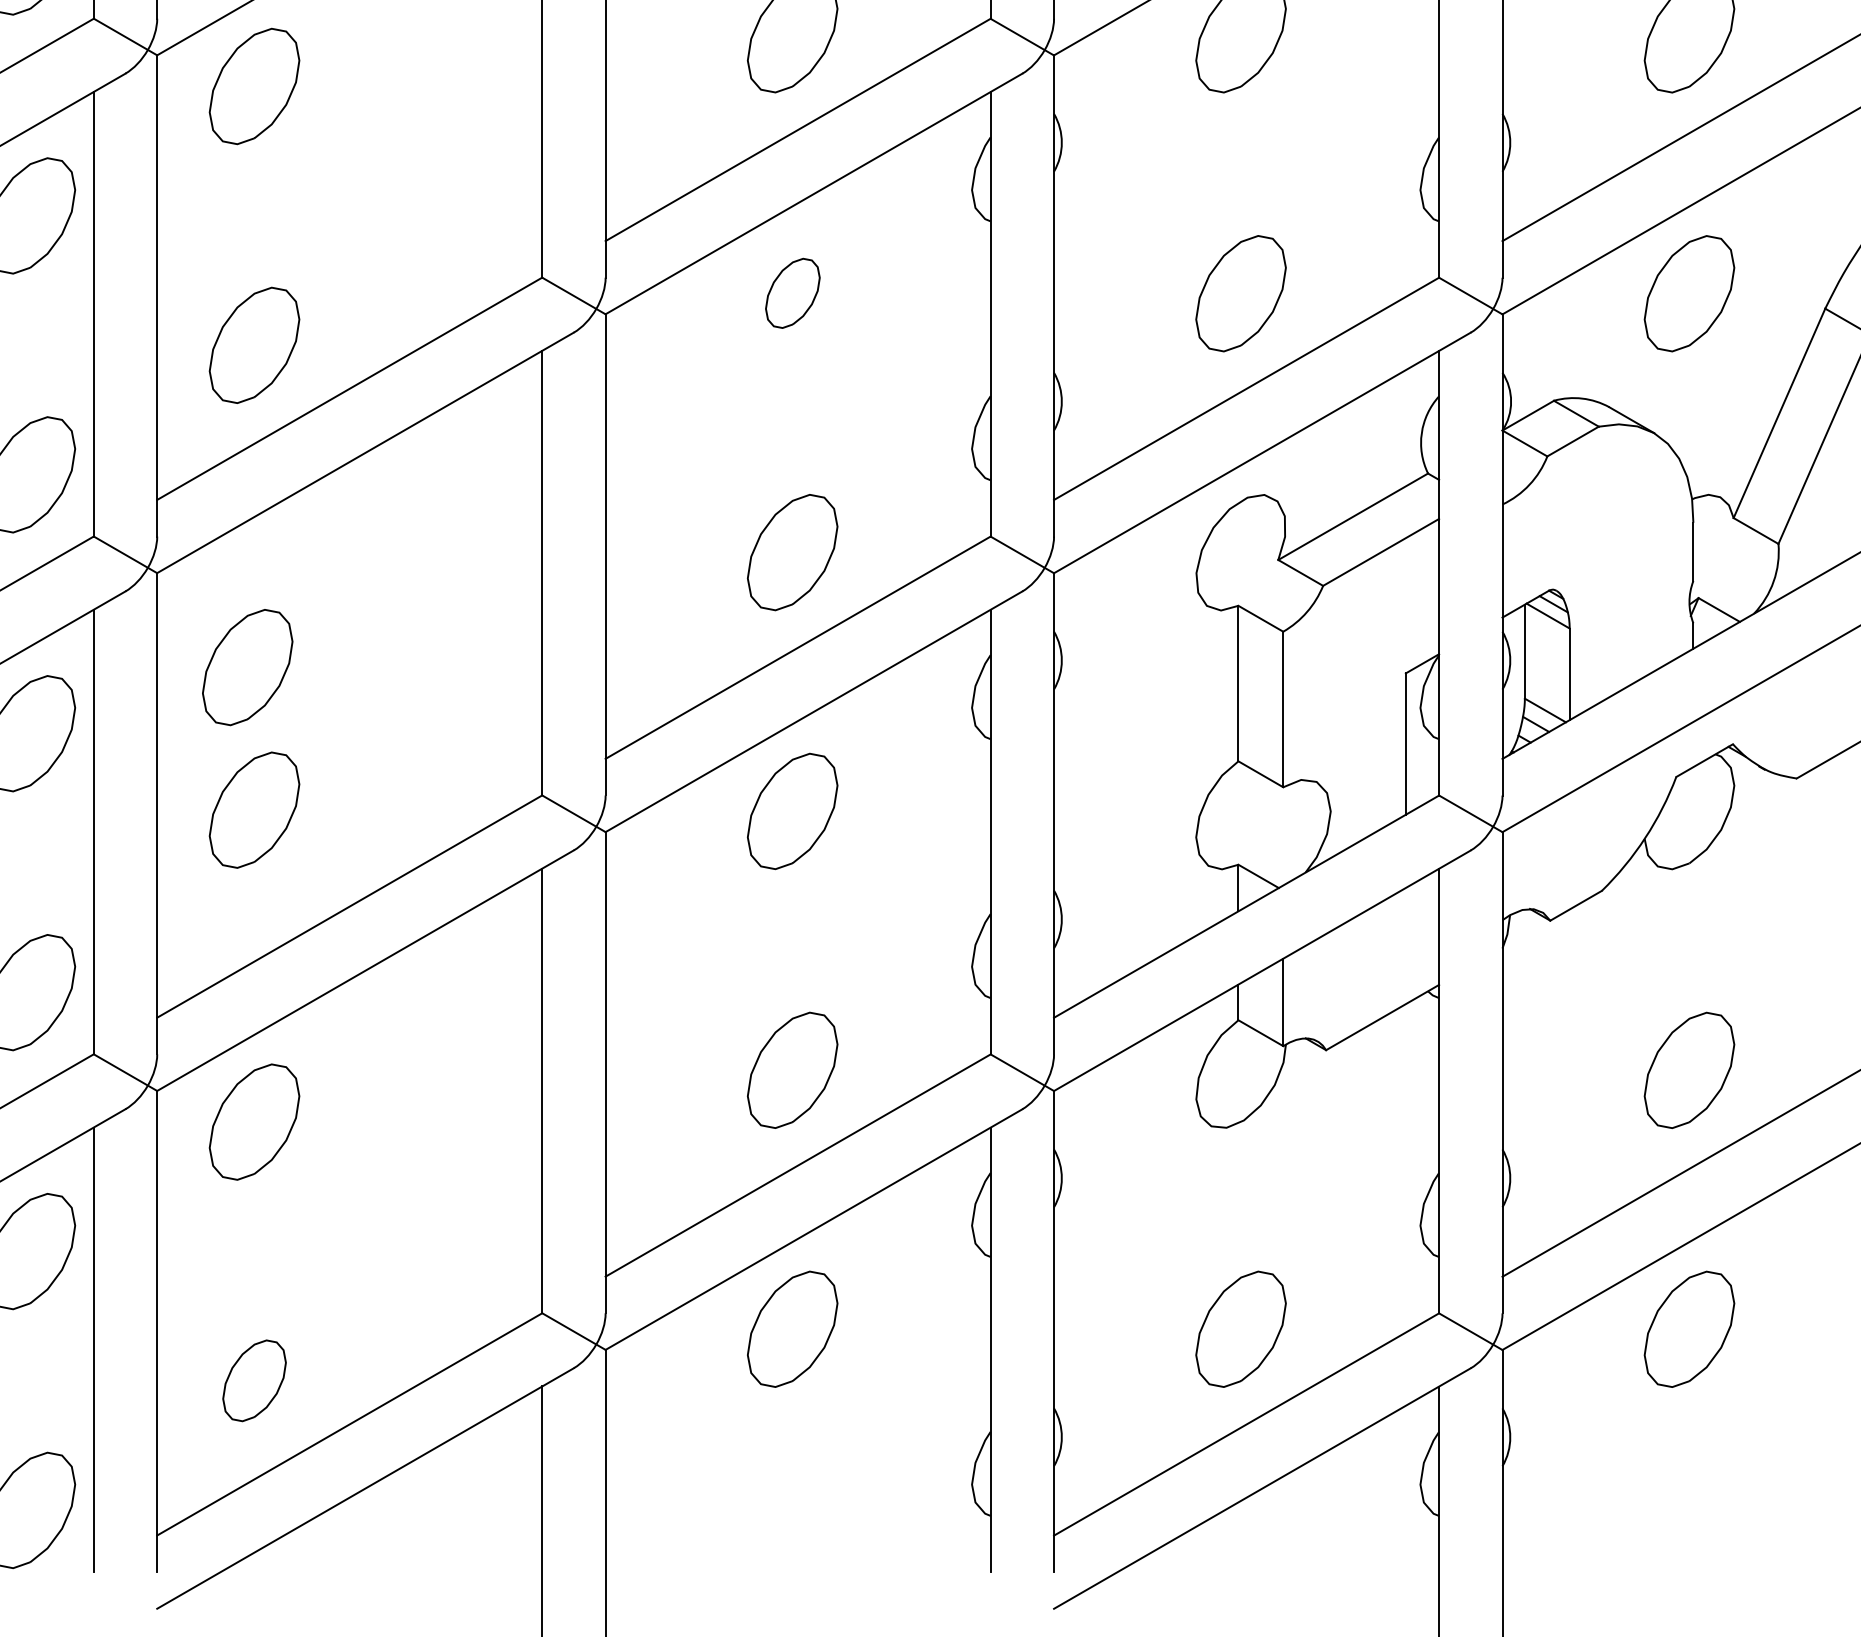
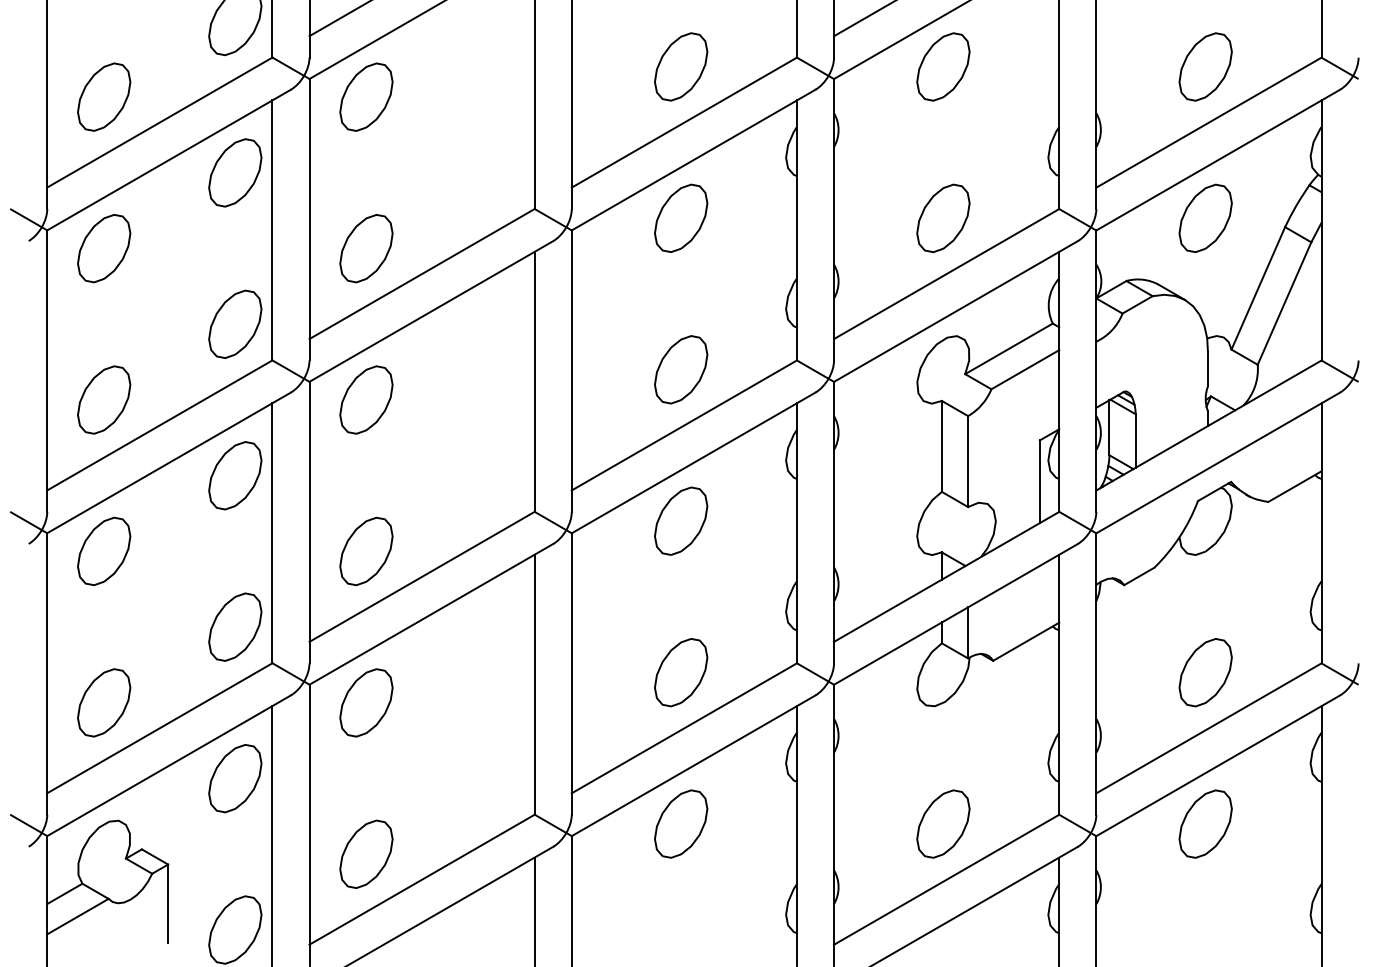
part: (793, 292) -> (681, 217), size x1.67
part: (247, 666) -> (366, 399), moved
part: (254, 810) -> (366, 551), moved
part: (254, 1379) -> (366, 853), size x1.43

